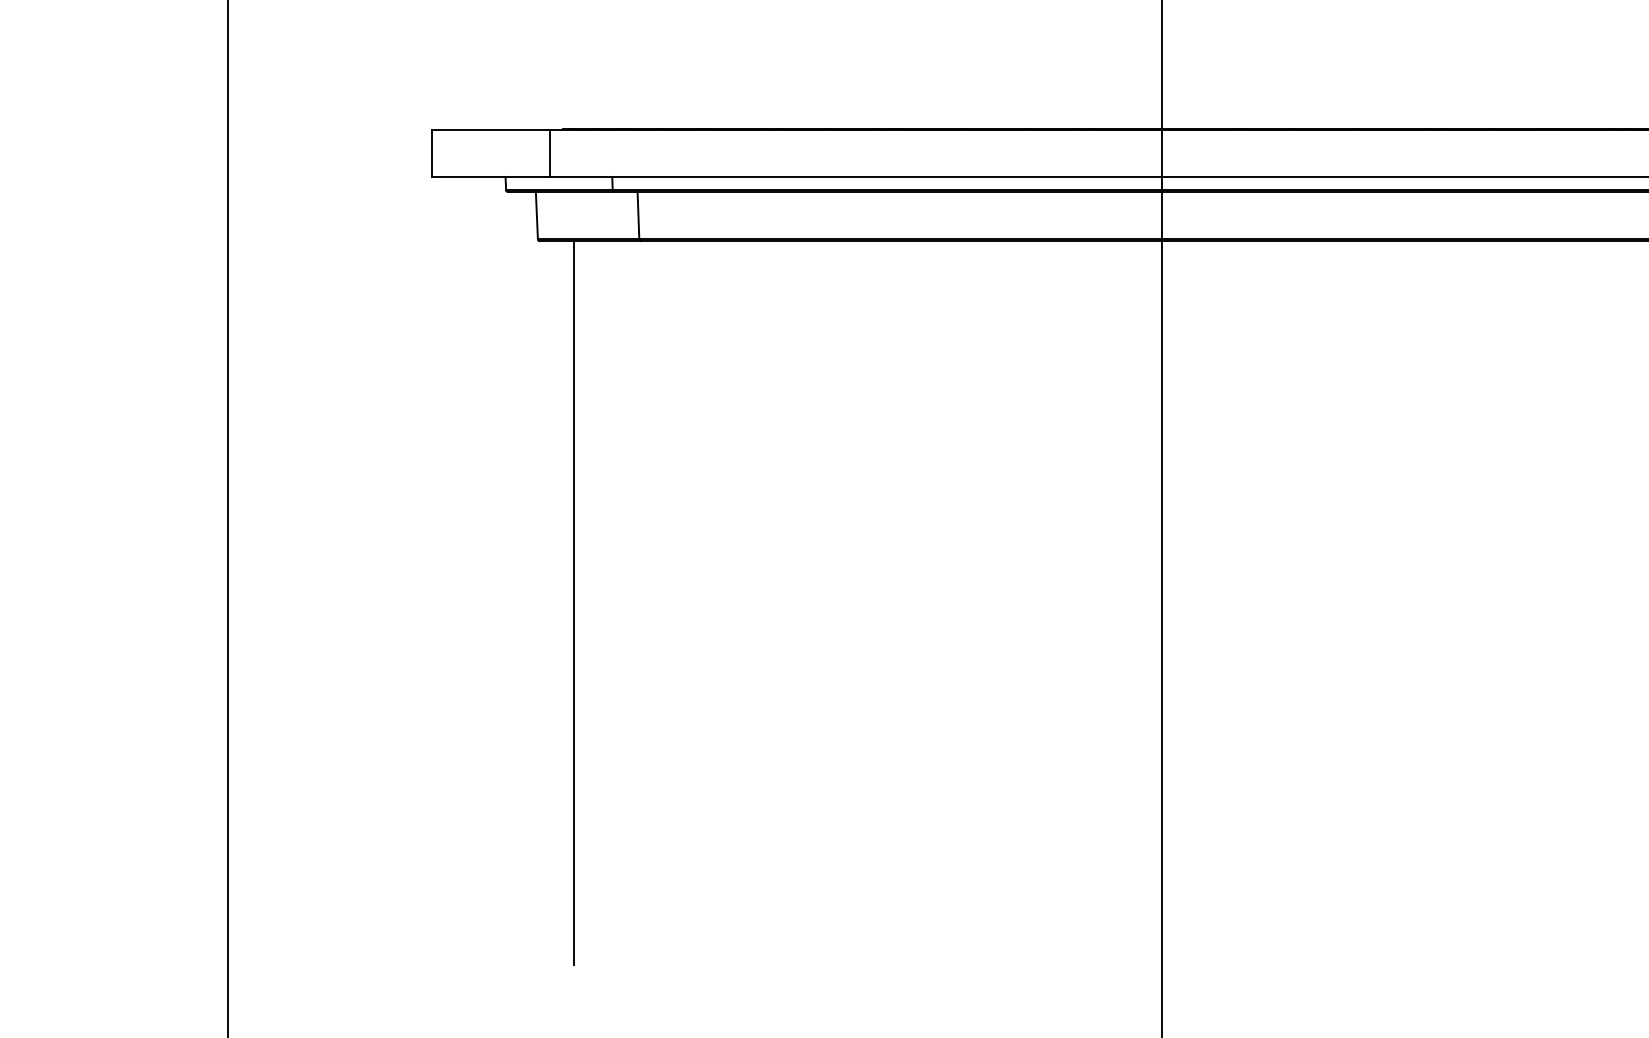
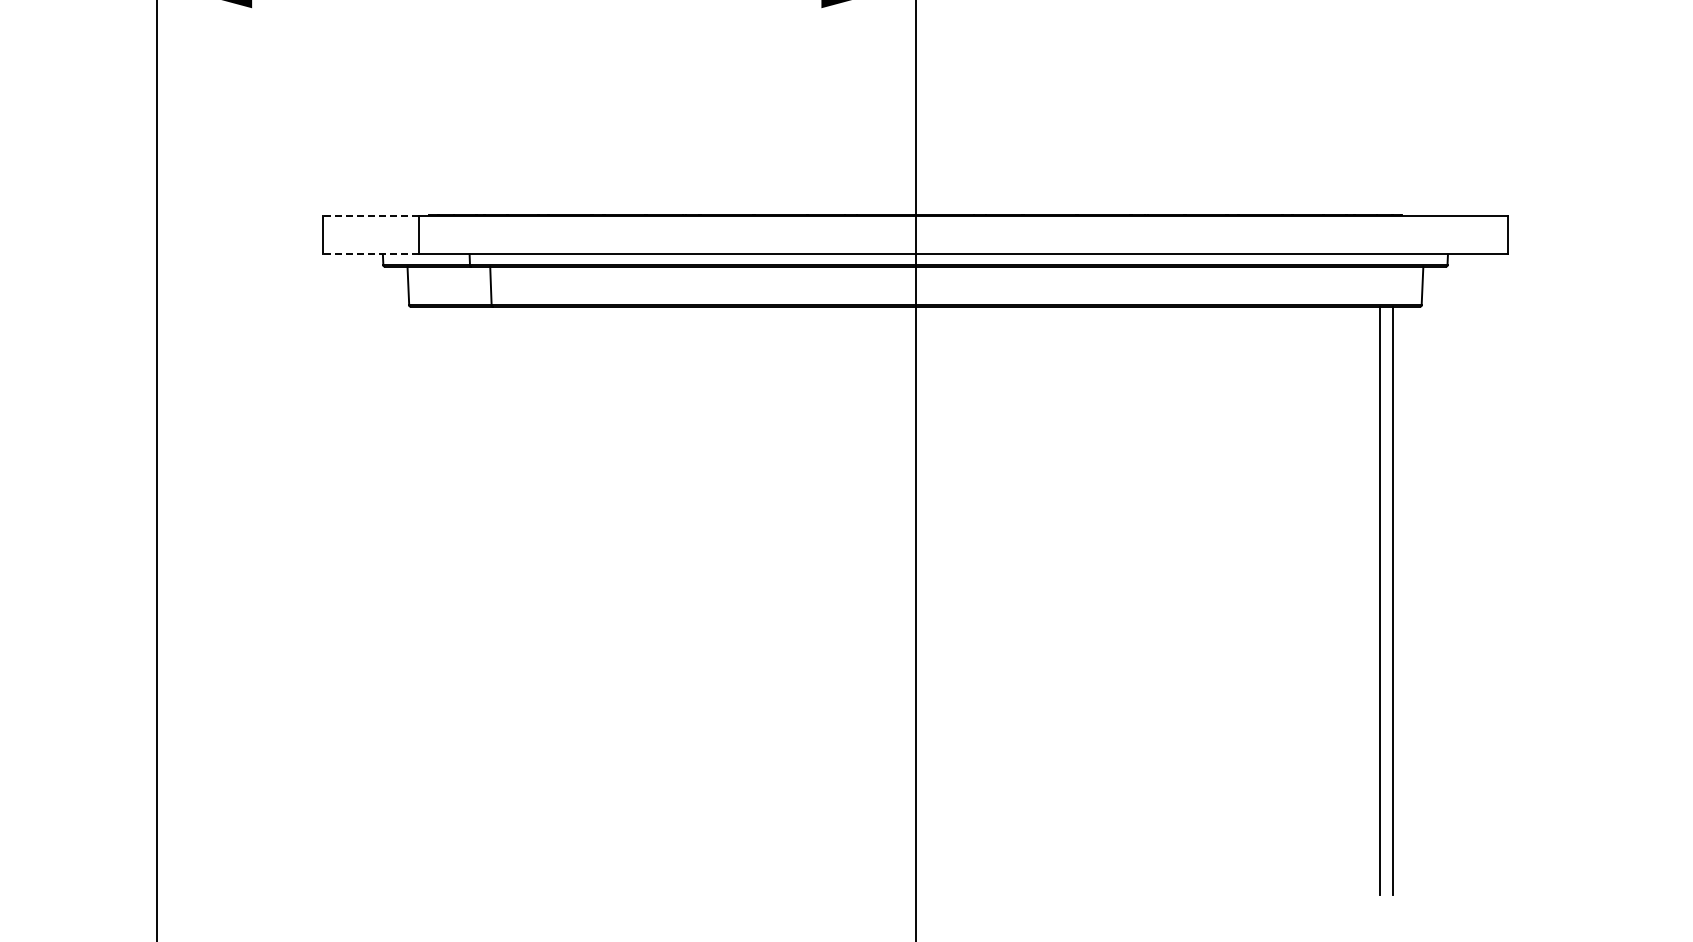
line: (490, 128) -> (370, 215), solid -> dashed
line: (490, 176) -> (370, 254), solid -> dashed
line: (573, 602) -> (438, 600), removed

